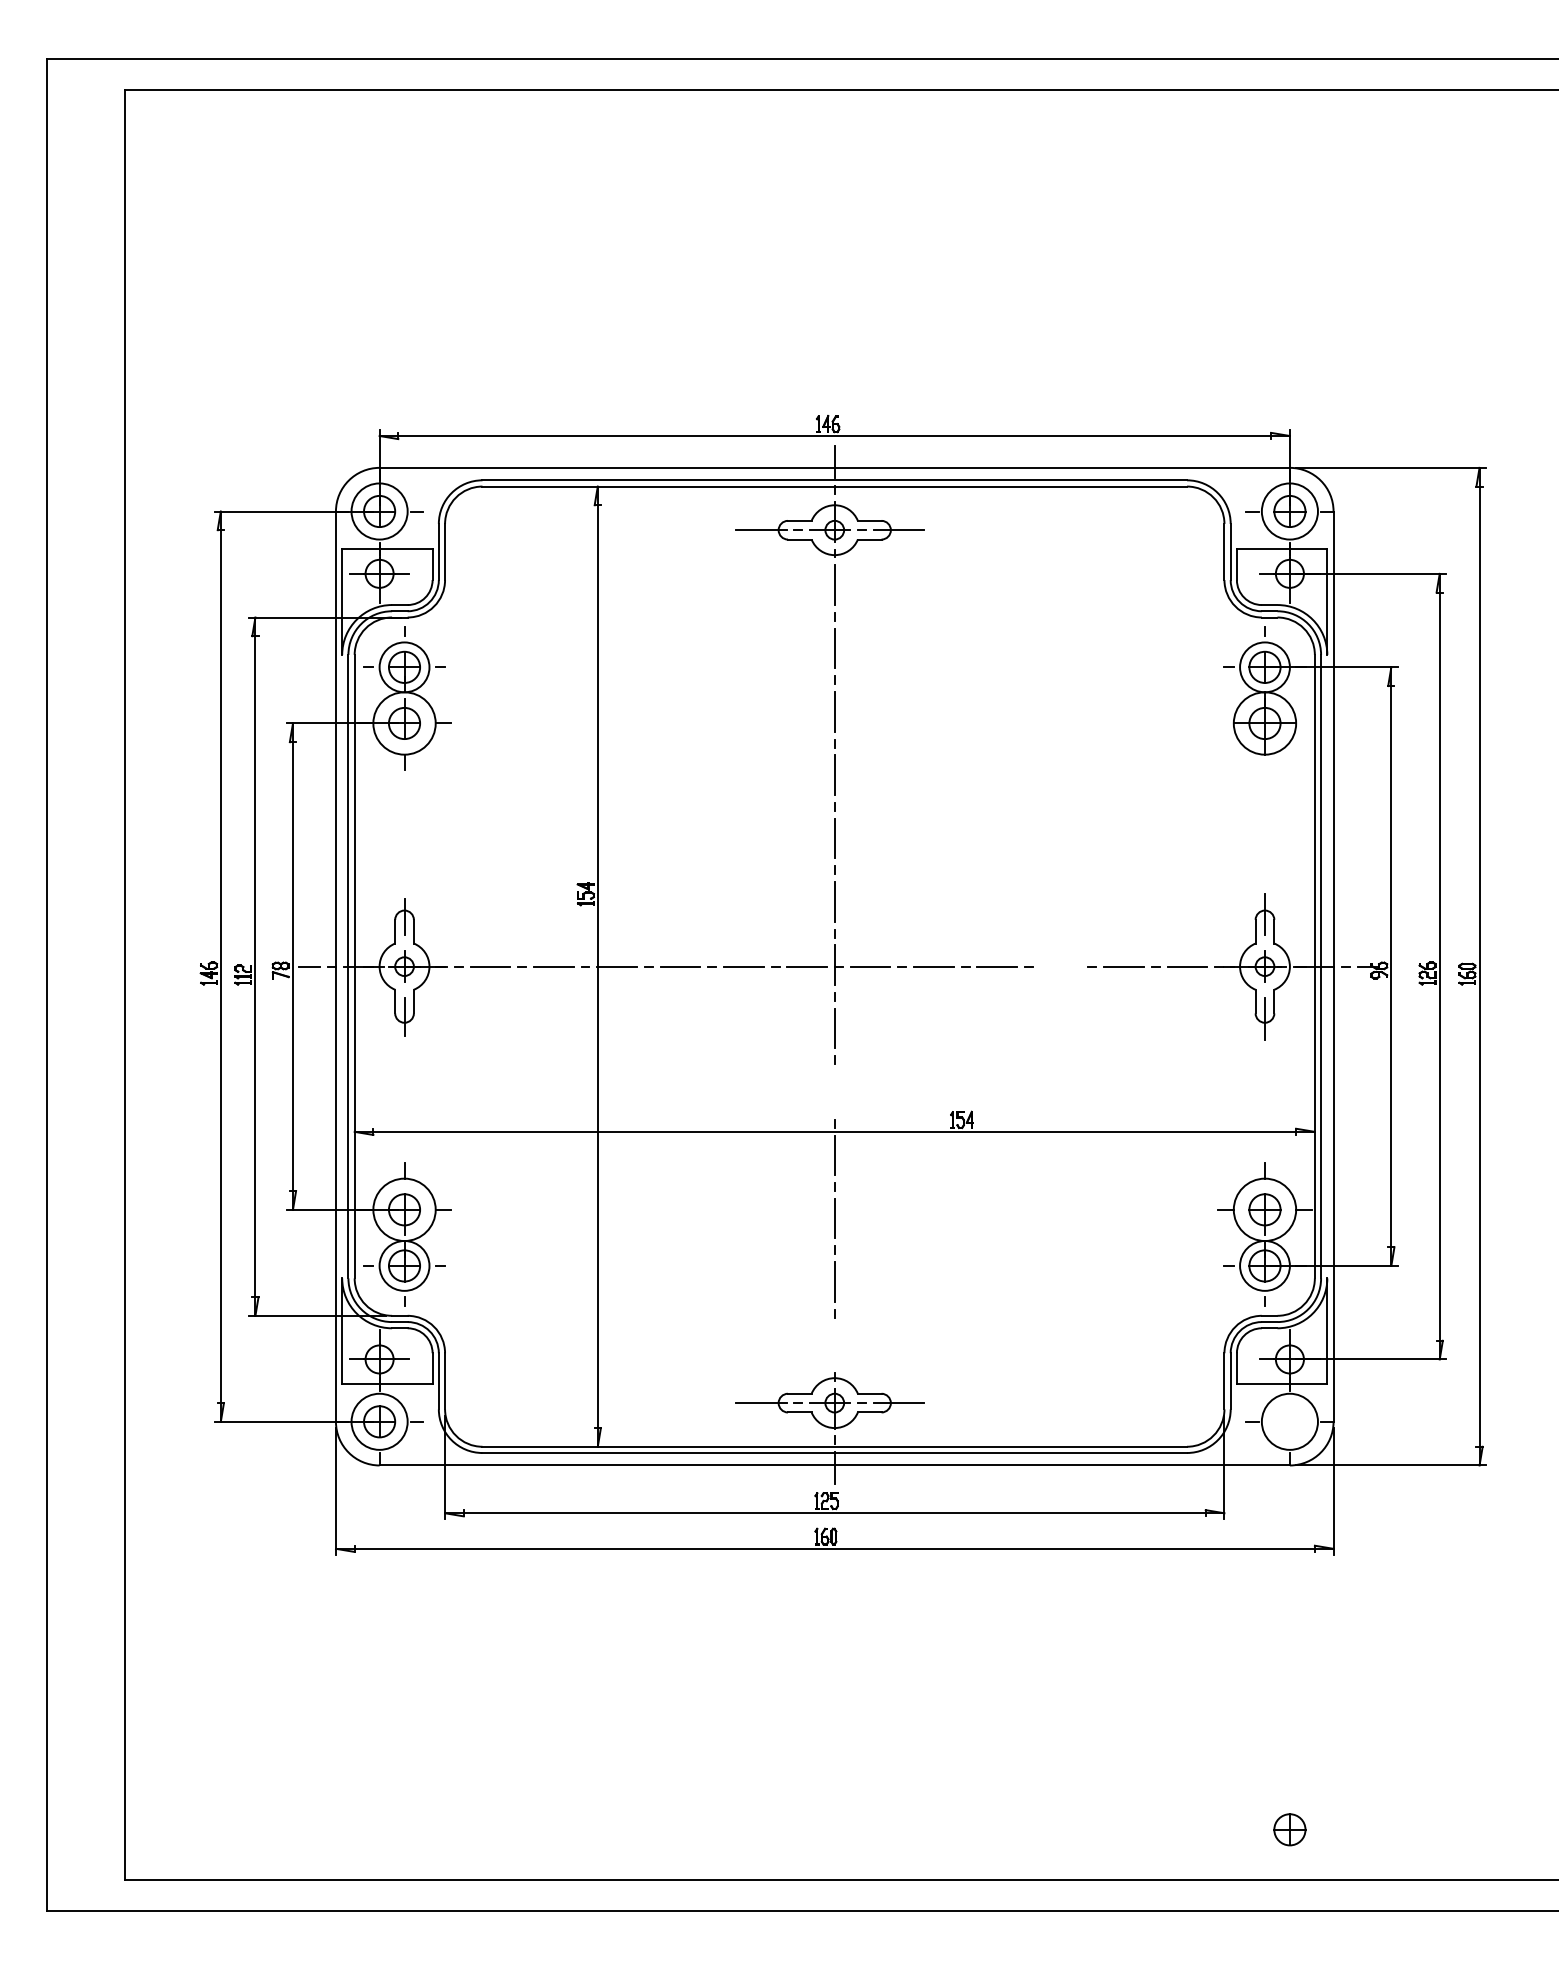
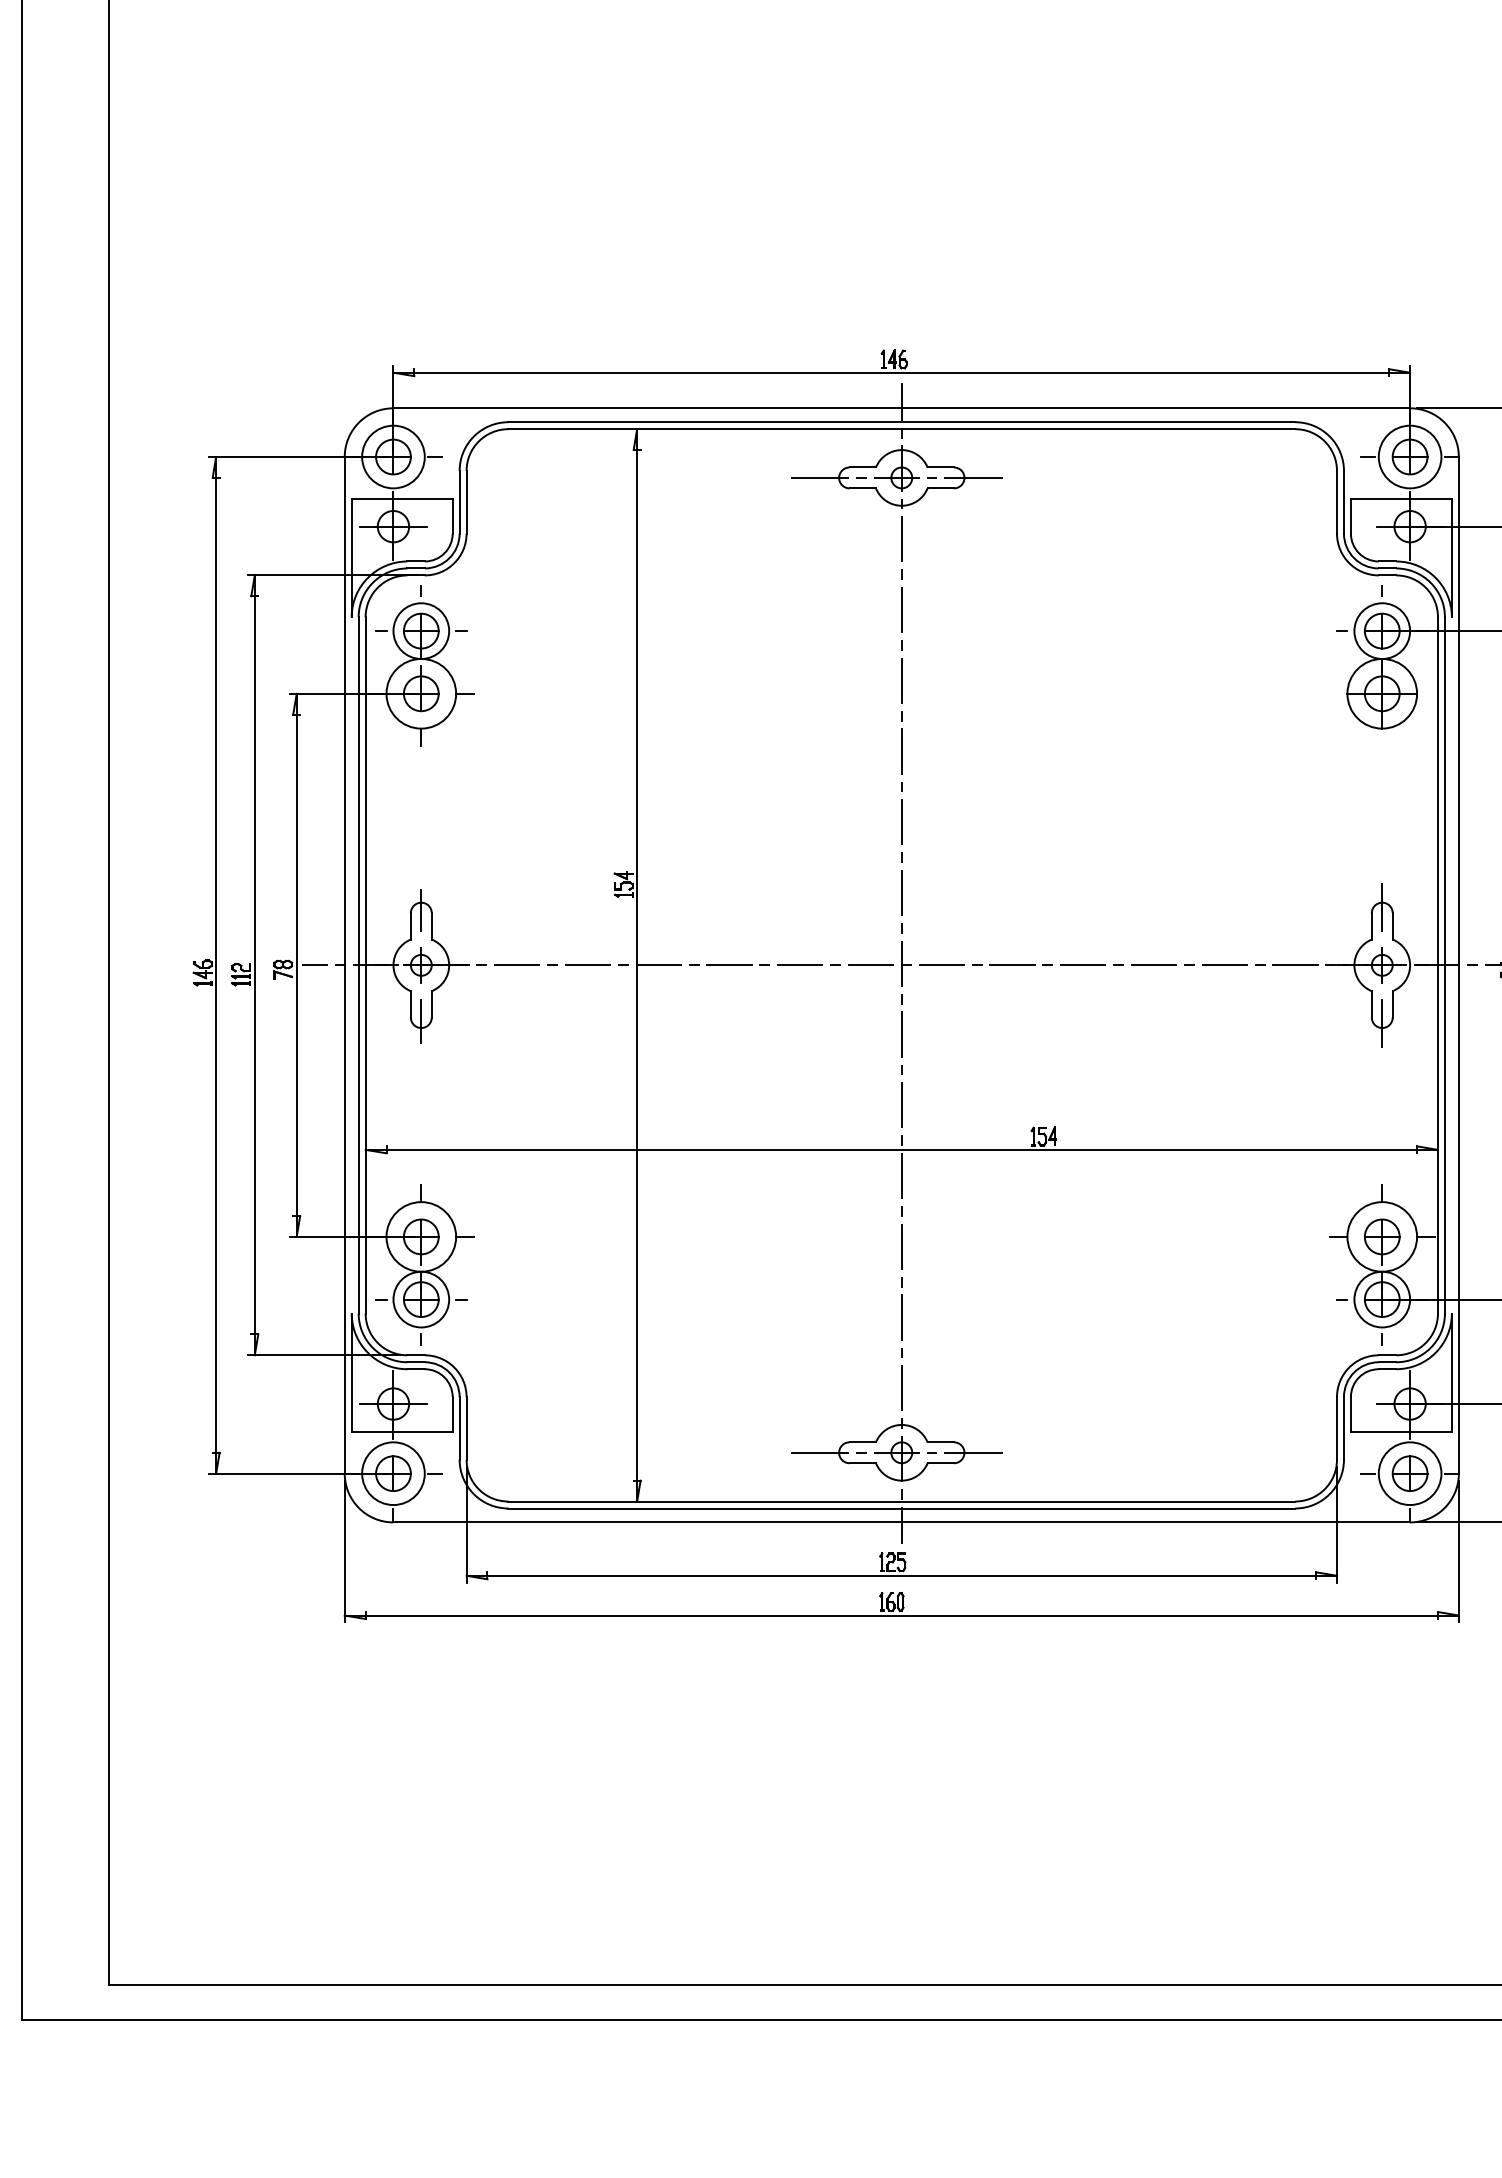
line: (1060, 966) -> (1153, 965), added
line: (834, 1091) -> (901, 1104), added
line: (834, 1345) -> (901, 1388), added
part: (1289, 1829) -> (1409, 1473), moved

